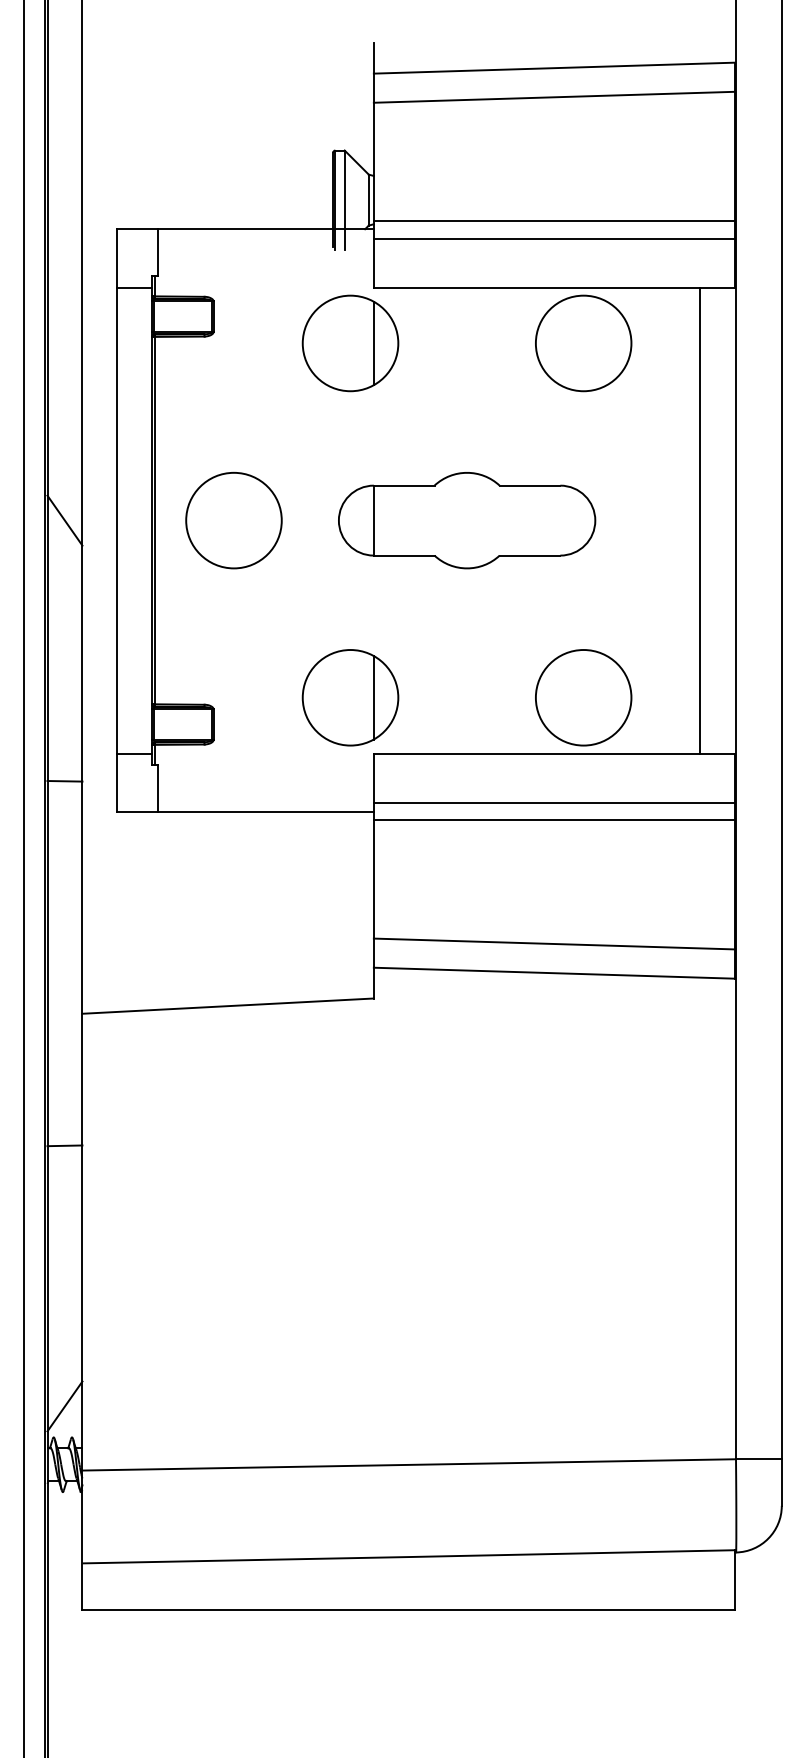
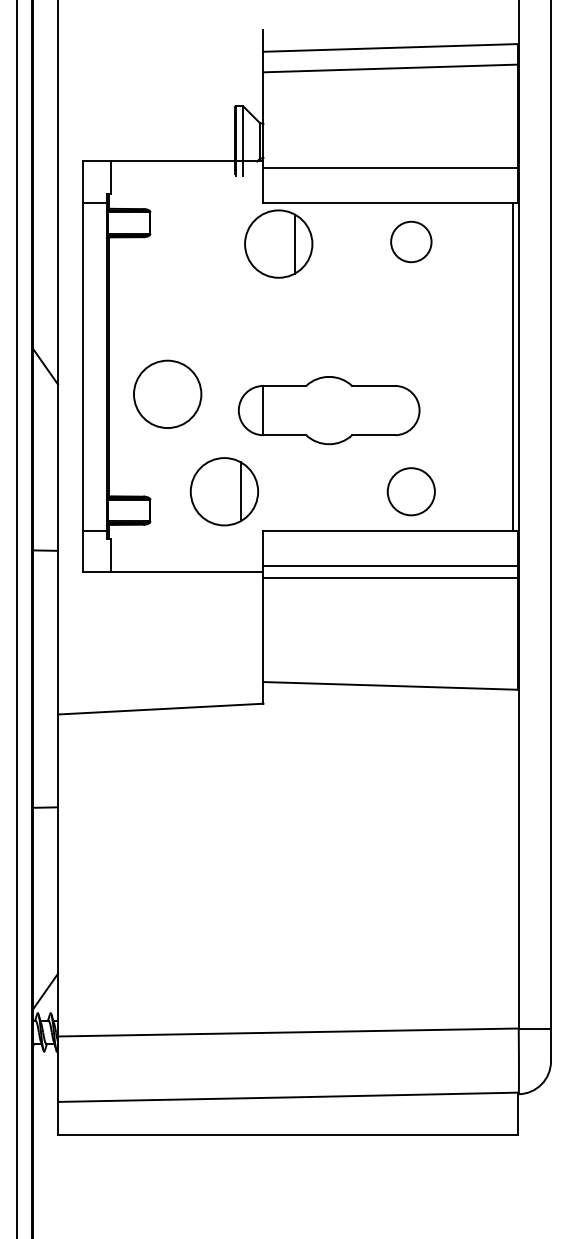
line: (554, 221) -> (390, 156), removed
part: (350, 343) -> (278, 244), moved
circle: (583, 343) -> (411, 242), size x0.6
circle: (233, 520) -> (167, 394), moved
part: (467, 520) -> (329, 410), moved
line: (700, 520) -> (512, 366), moved
part: (350, 697) -> (224, 491), moved
circle: (583, 697) -> (411, 491), size x0.7
line: (554, 943) -> (390, 664), removed

